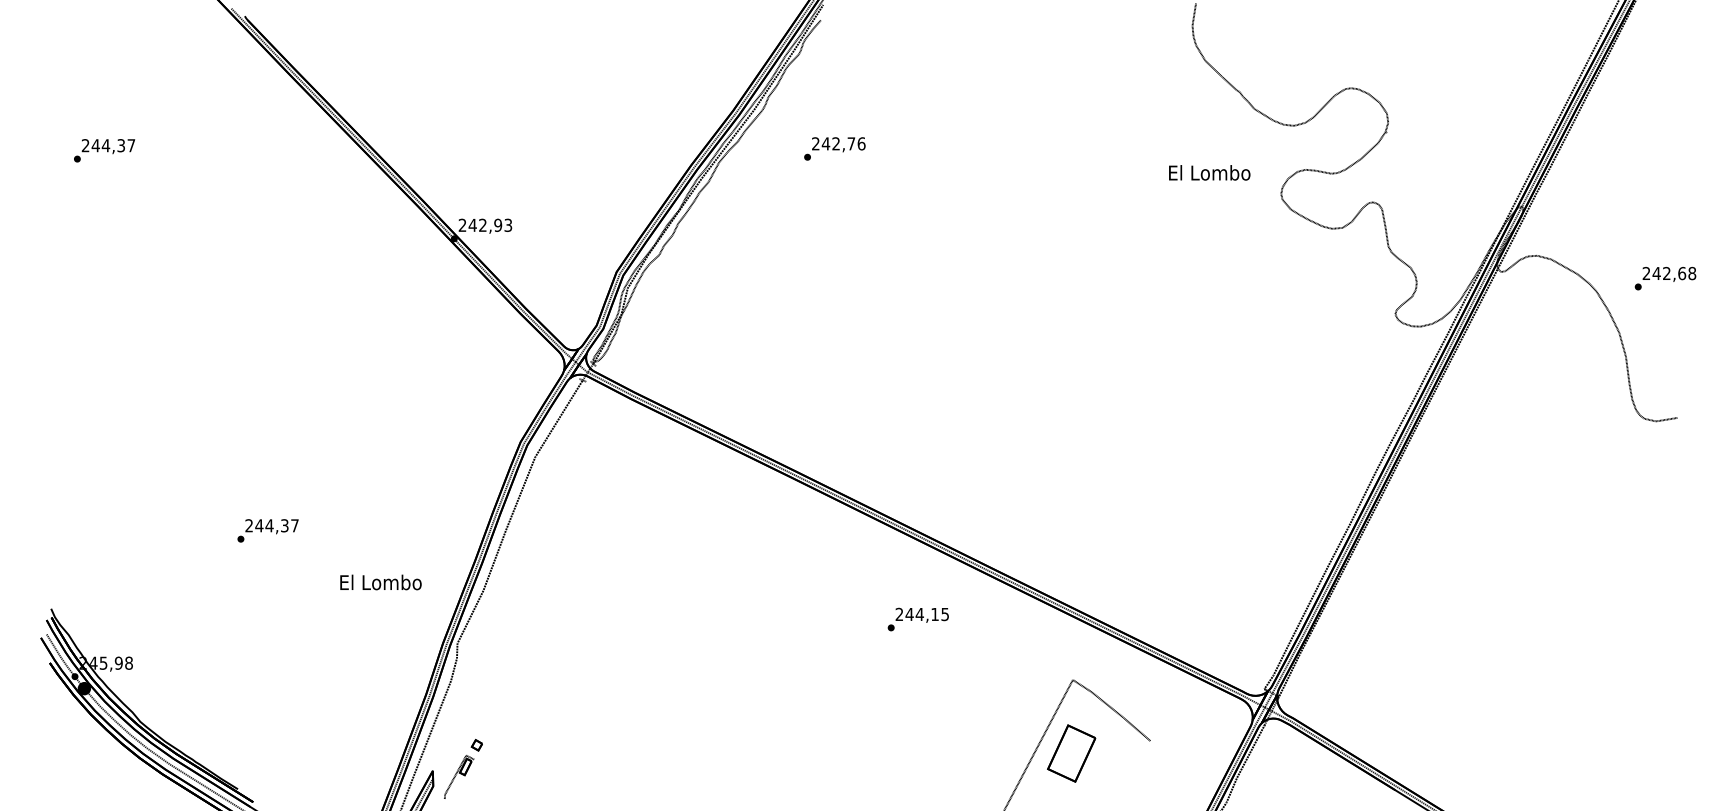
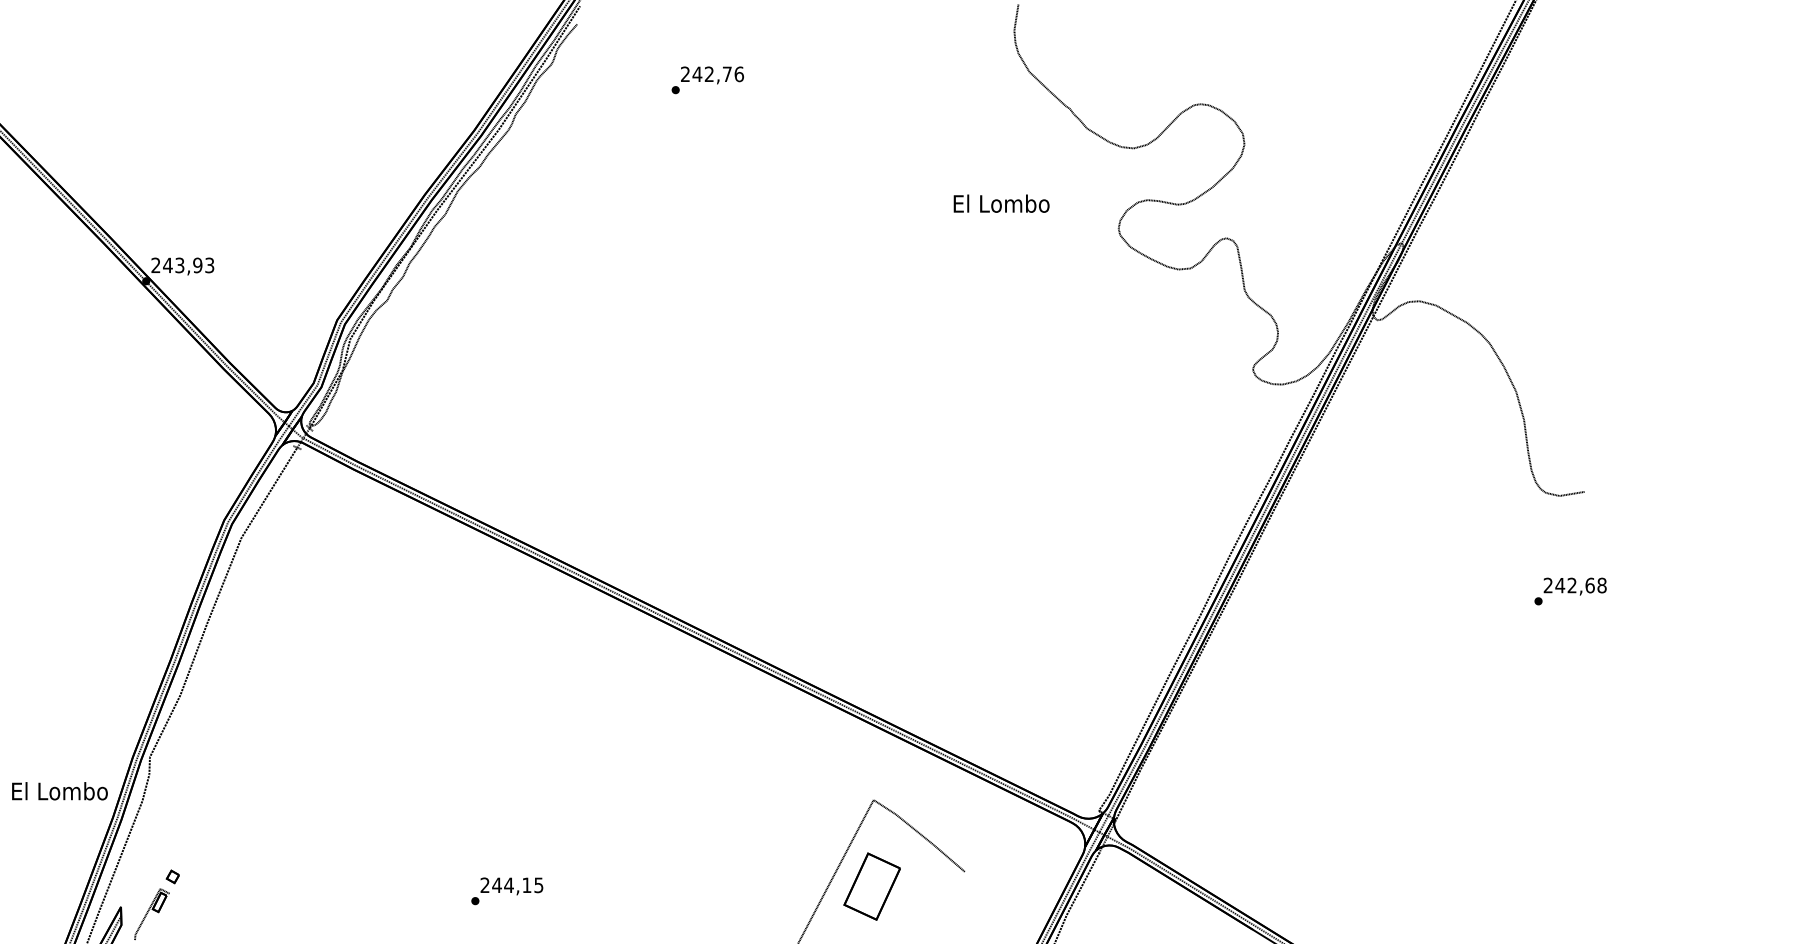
text: (834, 148) -> (707, 79), moved
text: (1209, 172) -> (1001, 203), moved
text: (482, 225) -> (179, 265), 242,93 -> 243,93
text: (1665, 278) -> (1570, 591), moved
text: (380, 582) -> (59, 791), moved
text: (917, 619) -> (506, 891), moved

